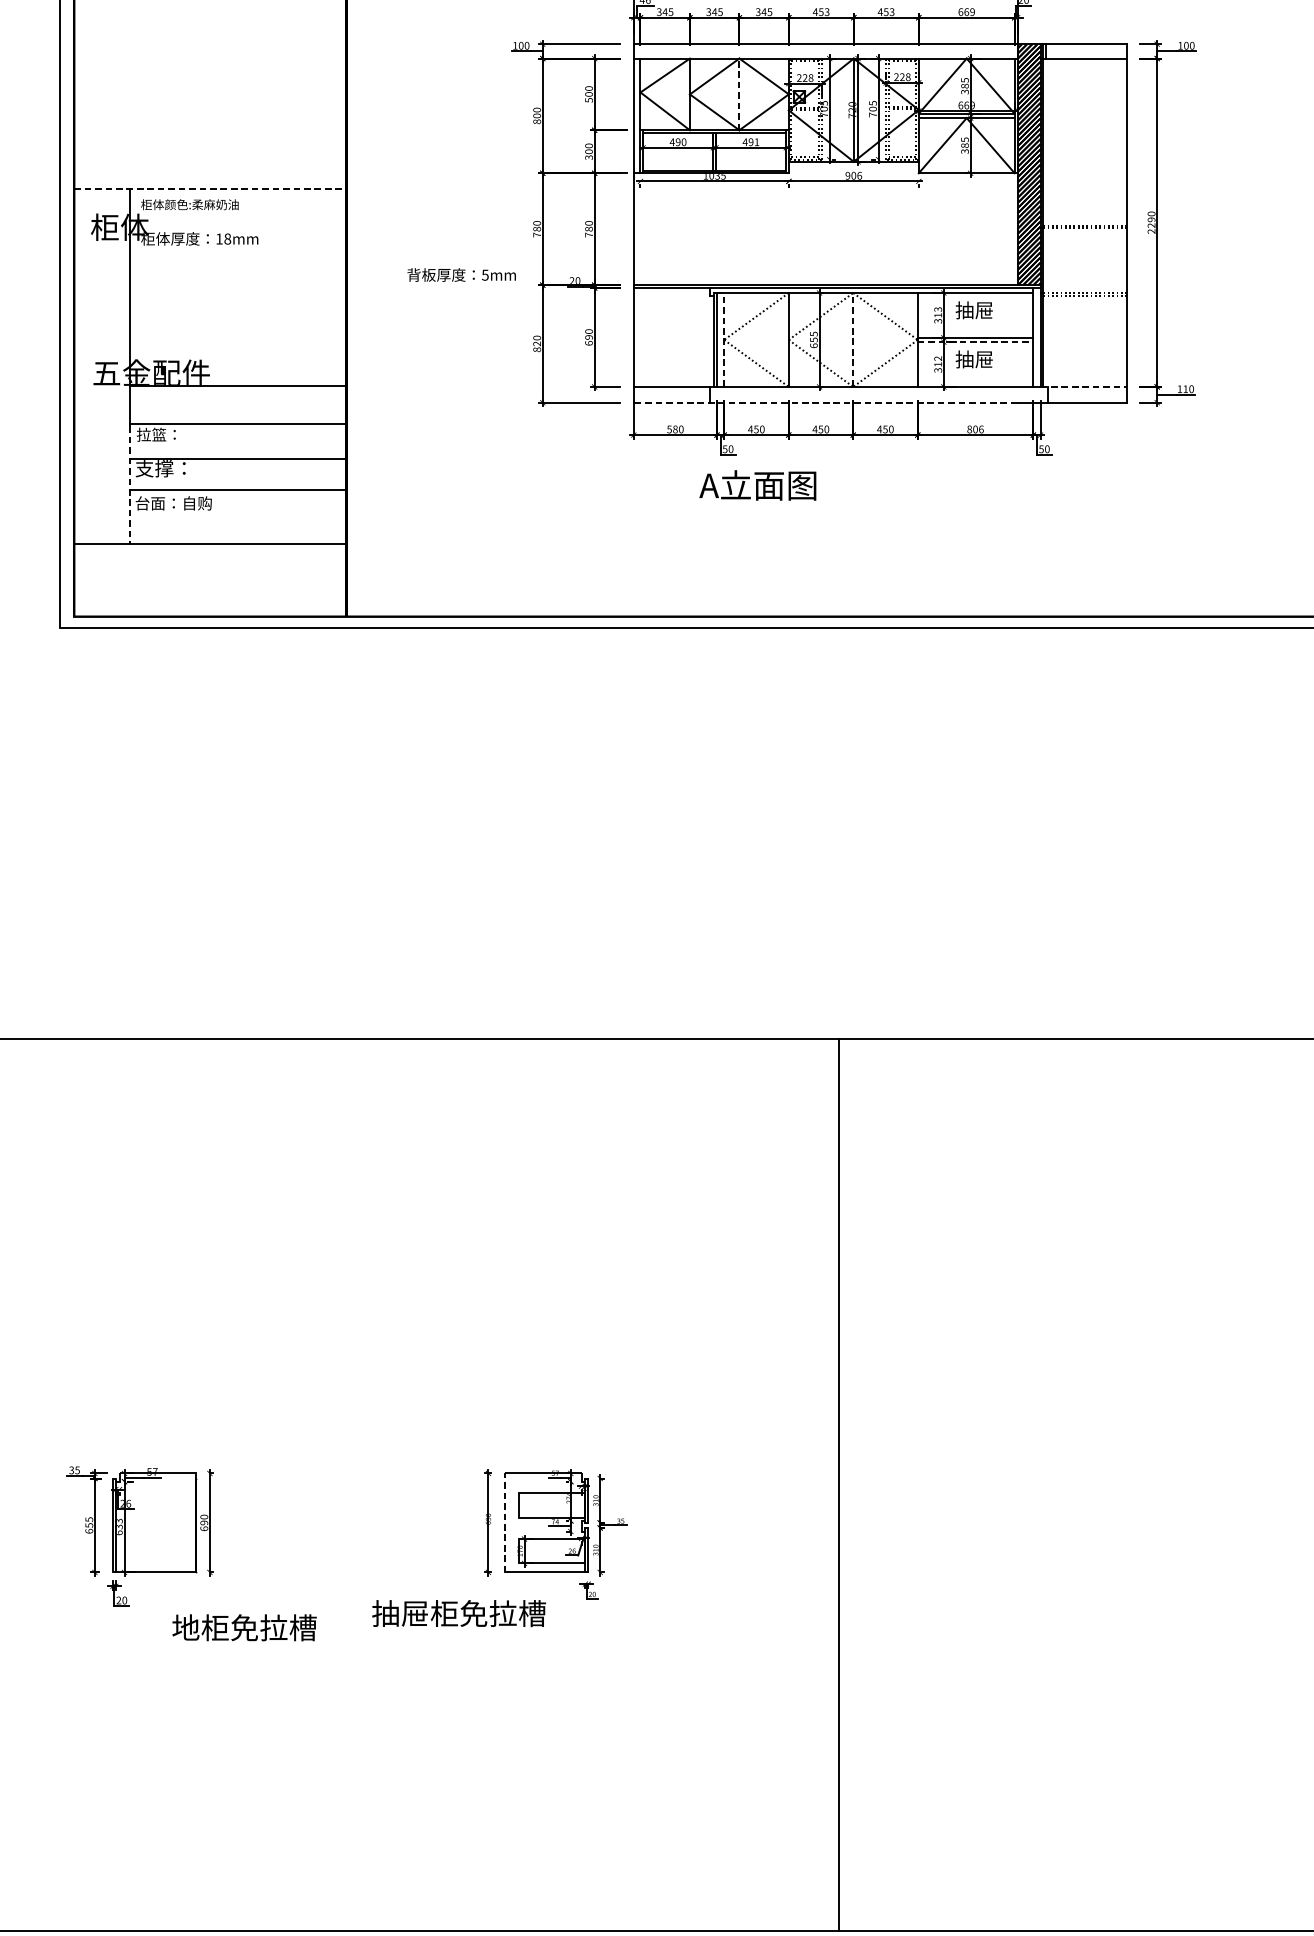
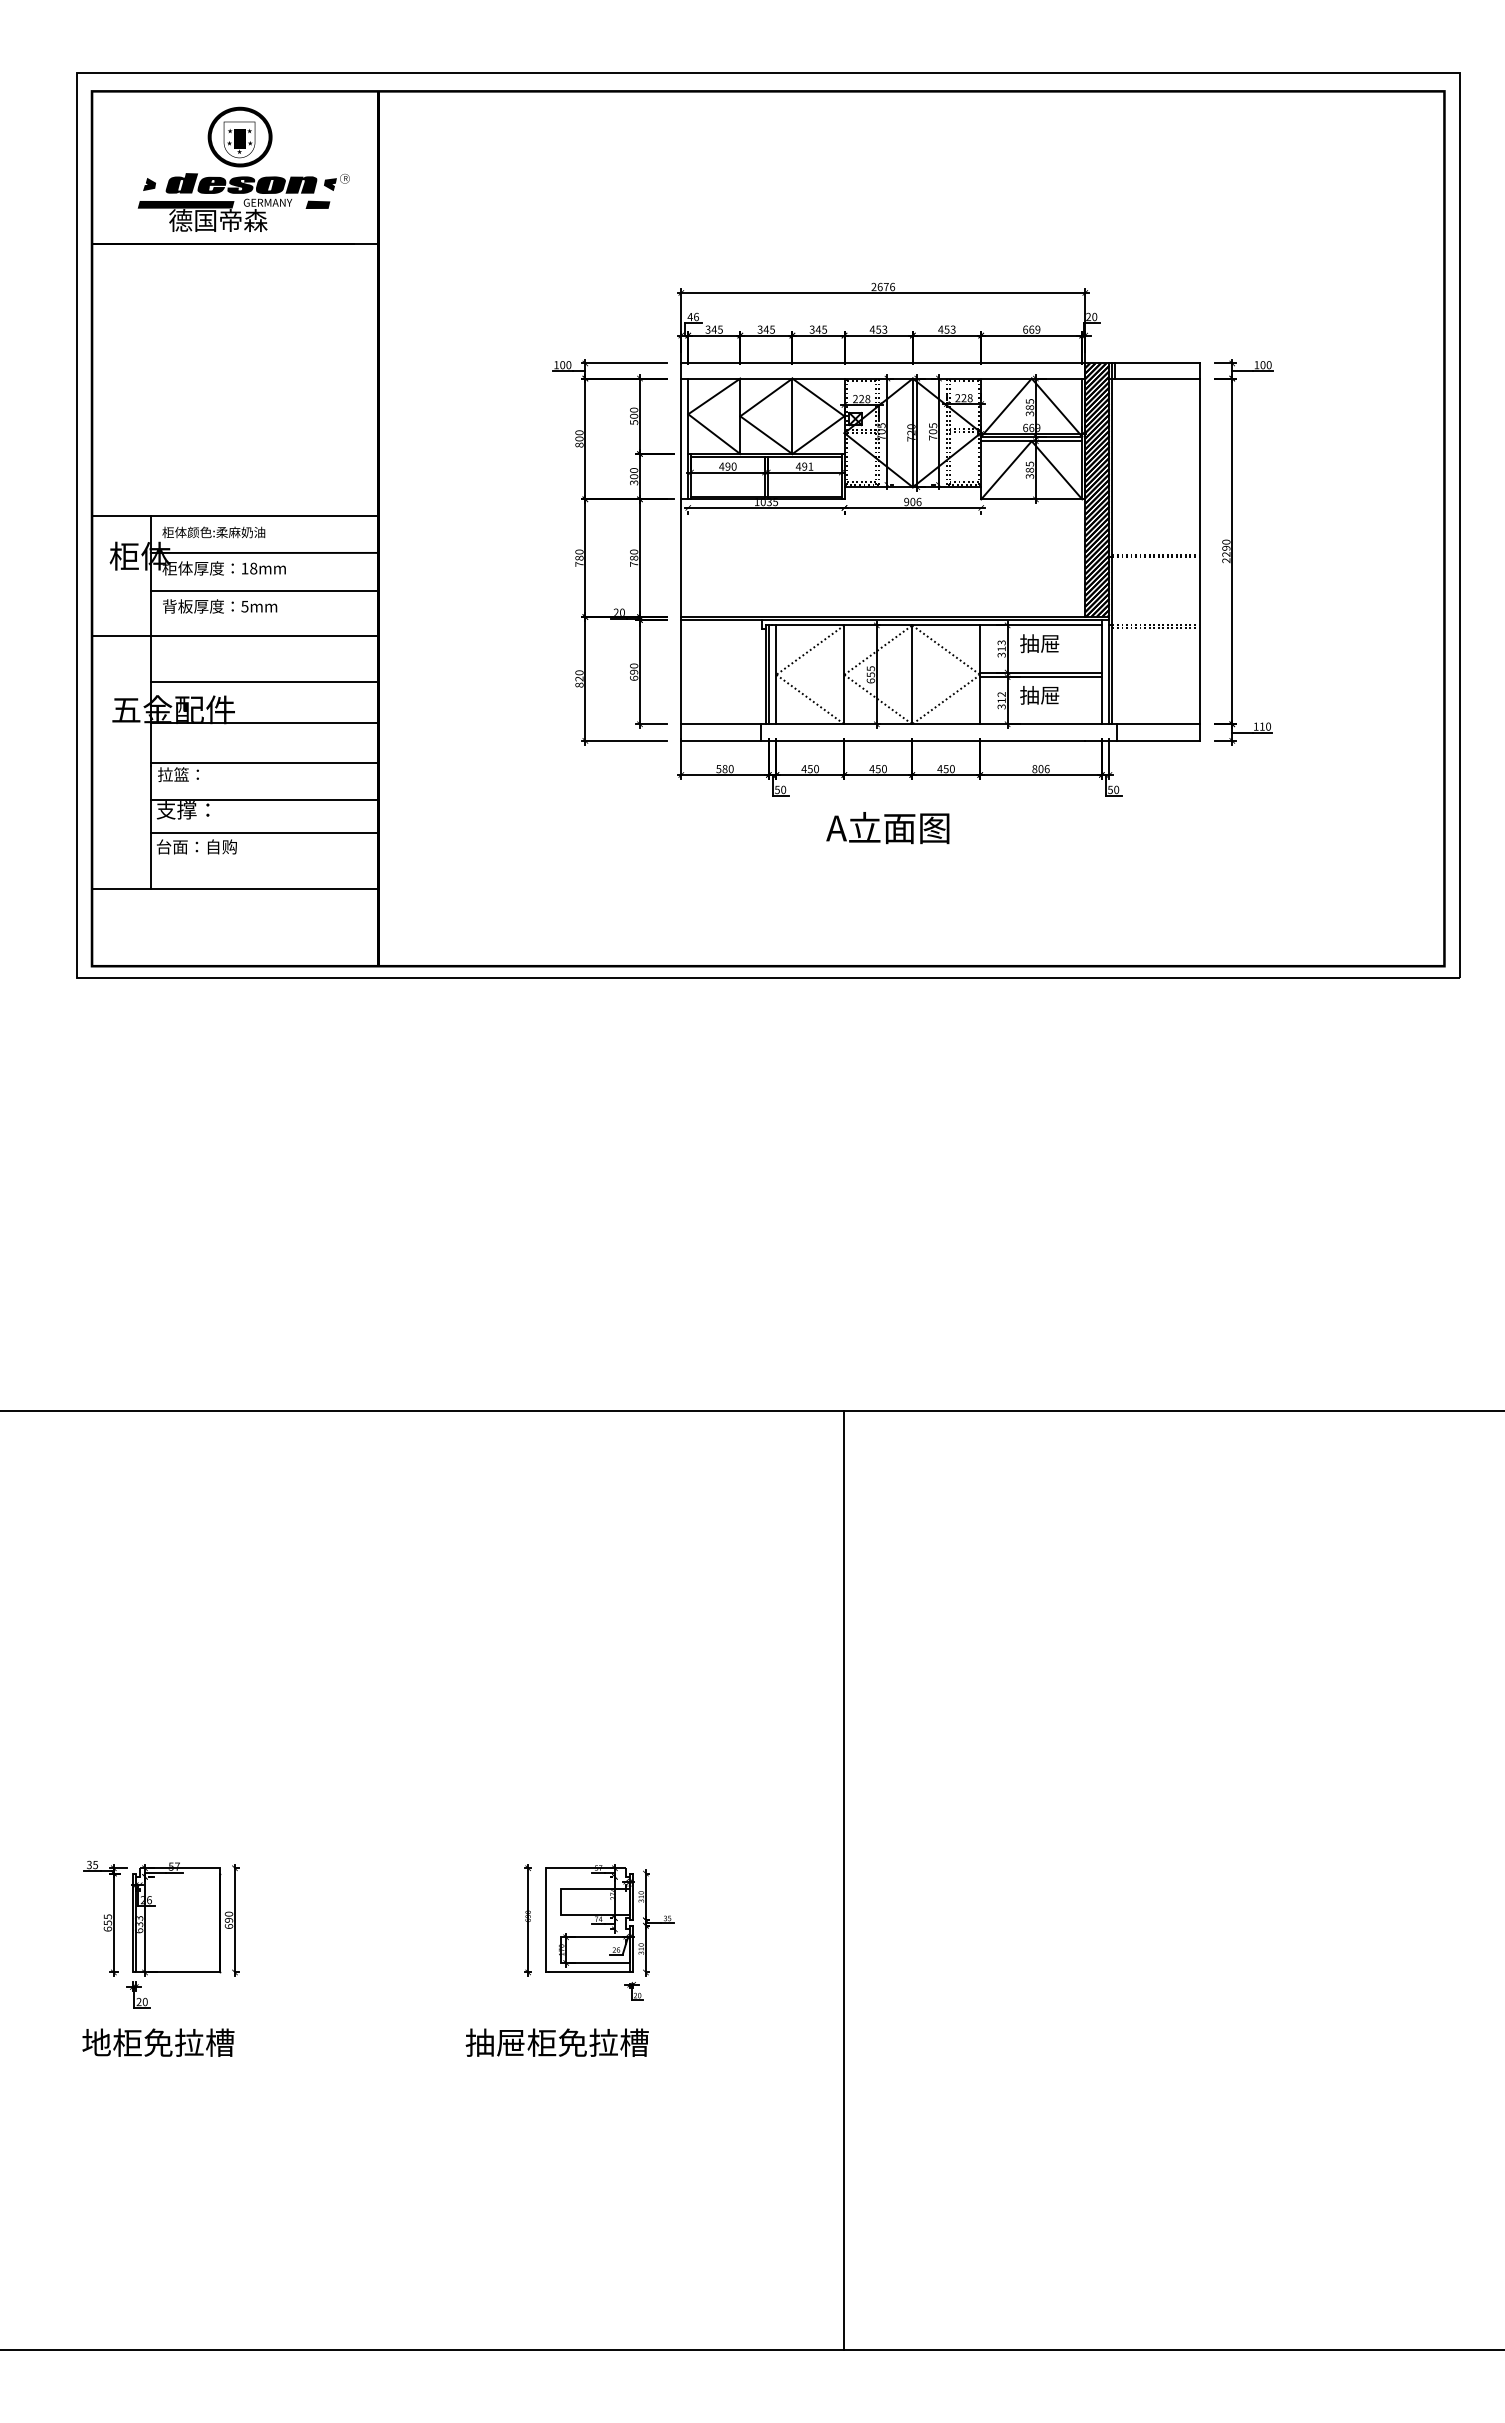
line: (739, 94) -> (792, 416), dashed -> solid
line: (210, 188) -> (235, 515), dashed -> solid
line: (237, 223) -> (264, 552), added
line: (237, 260) -> (264, 591), added
text: (462, 275) -> (220, 606), moved
line: (210, 302) -> (235, 635), added
line: (724, 339) -> (776, 674), dashed -> solid
line: (853, 339) -> (912, 674), dashed -> solid
line: (975, 342) -> (1041, 677), dashed -> solid
line: (237, 346) -> (264, 681), added
line: (1084, 387) -> (1155, 724), dashed -> solid
line: (825, 402) -> (883, 740), dashed -> solid
line: (129, 484) -> (150, 827), dashed -> solid
text: (757, 485) -> (887, 828), moved
line: (839, 1485) -> (844, 1880), moved
line: (504, 1522) -> (545, 1919), dashed -> solid
text: (458, 1613) -> (556, 2042), moved
text: (244, 1627) -> (158, 2042), moved

